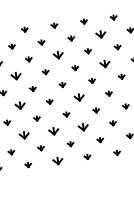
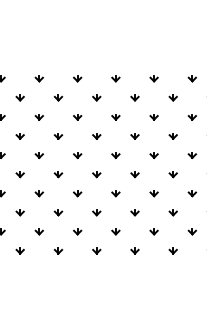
part: (100, 34) -> (134, 97), size x0.62
part: (58, 55) -> (77, 117), size x0.62
part: (104, 64) -> (134, 136), size x0.62
part: (15, 76) -> (19, 136), size x0.62
part: (79, 97) -> (96, 174), size x0.62
part: (19, 105) -> (19, 174), size x0.62
part: (83, 127) -> (96, 212), size x0.62
part: (53, 131) -> (58, 212), size x0.62
part: (23, 135) -> (19, 212), size x0.62
part: (57, 160) -> (58, 250), size x0.62

